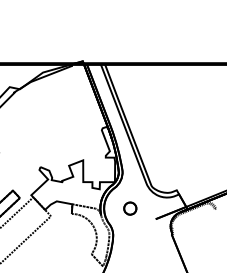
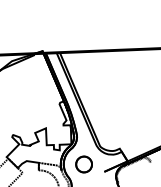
part: (130, 208) -> (84, 164), size x1.67

